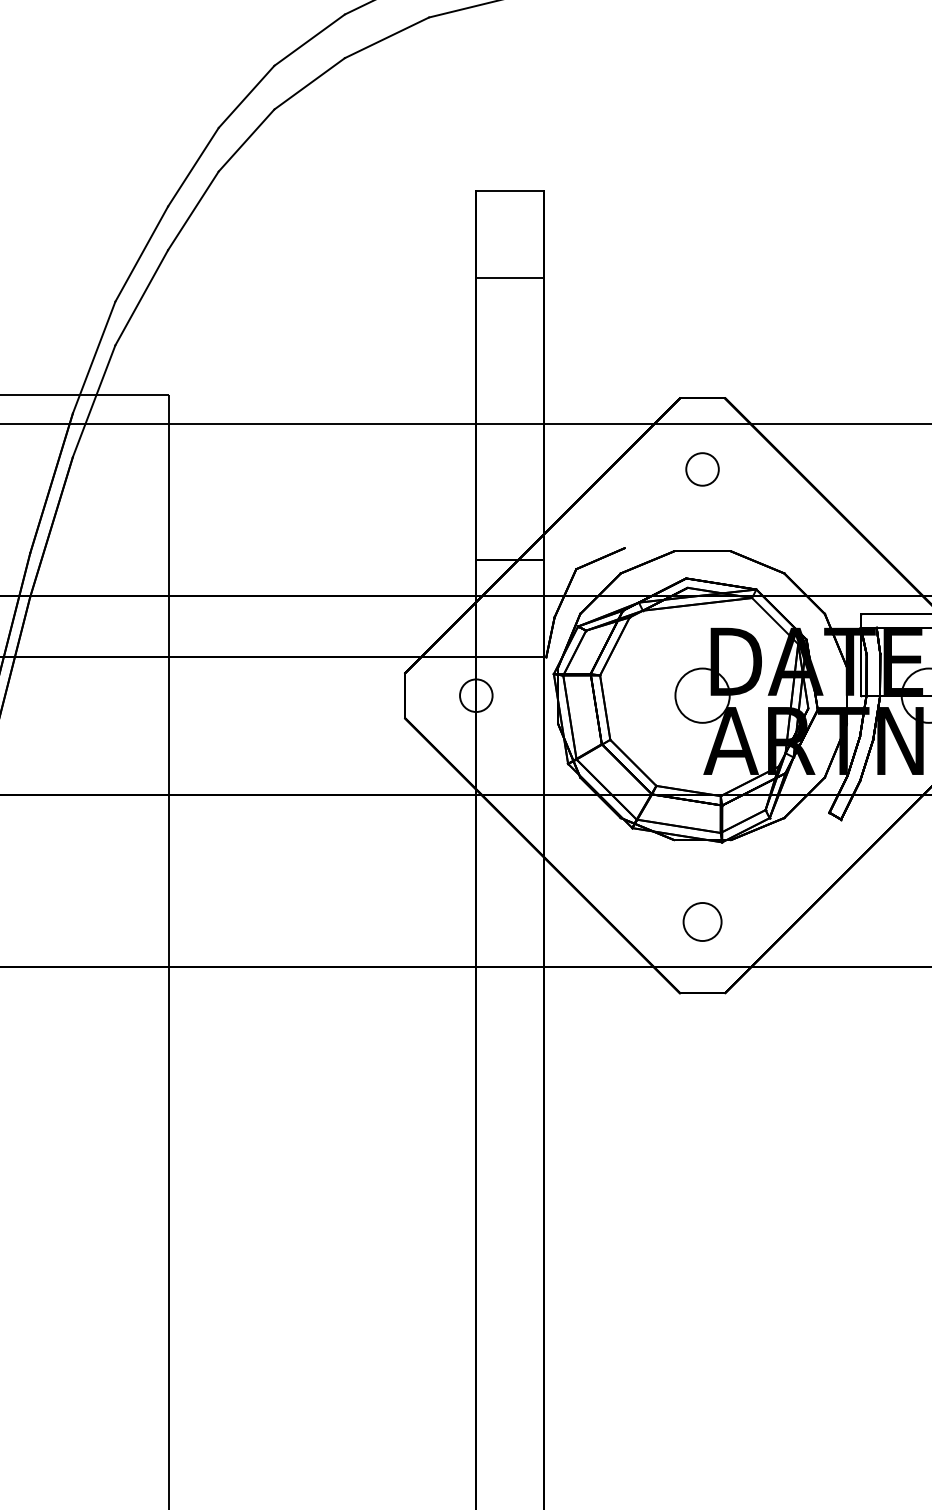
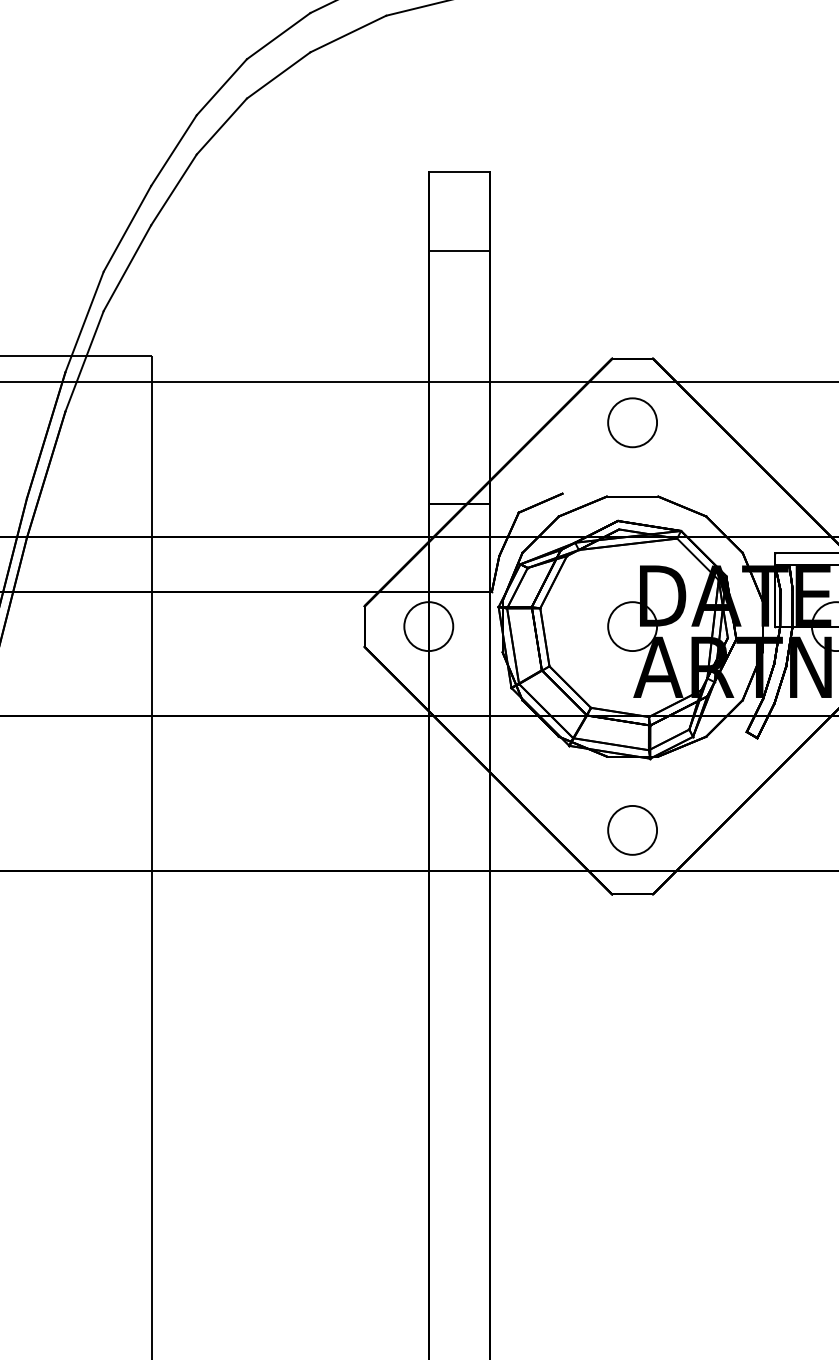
circle: (702, 469) -> (632, 422), size x1.67
circle: (476, 695) -> (428, 626), size x1.67
circle: (702, 921) -> (632, 829), size x1.43

